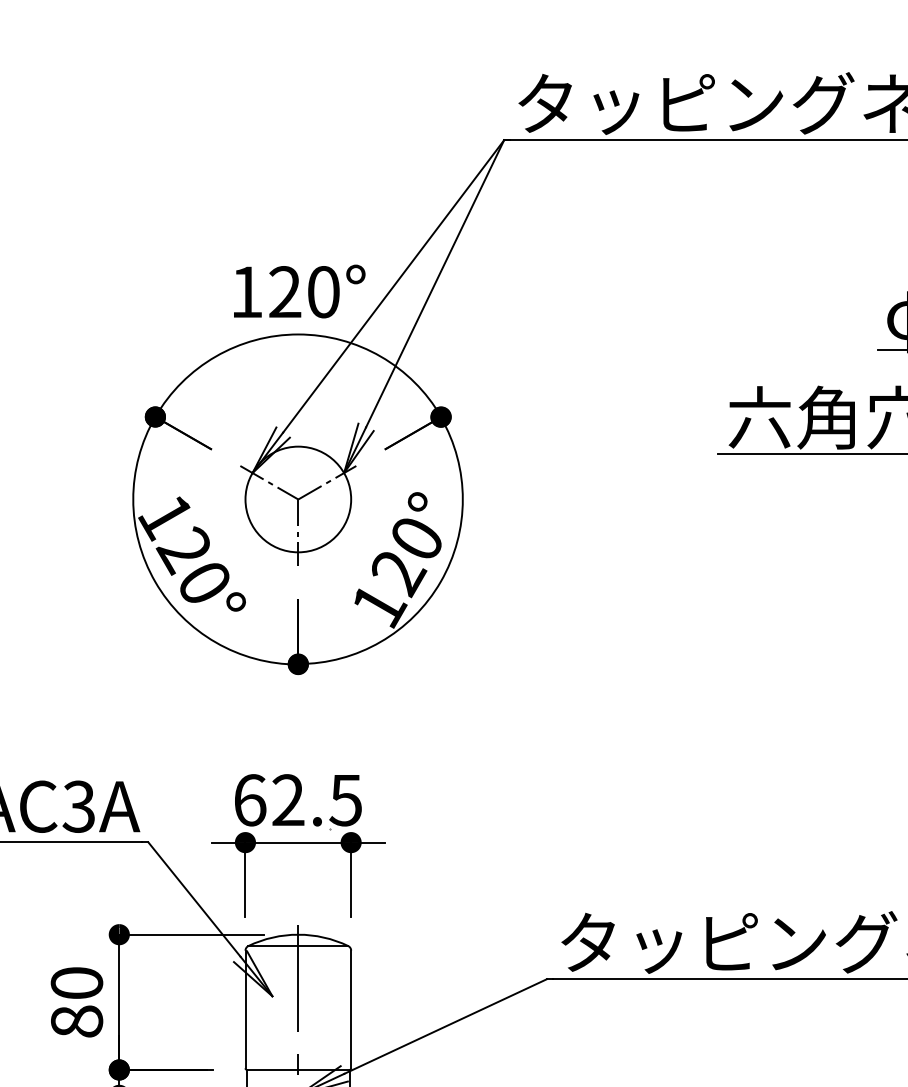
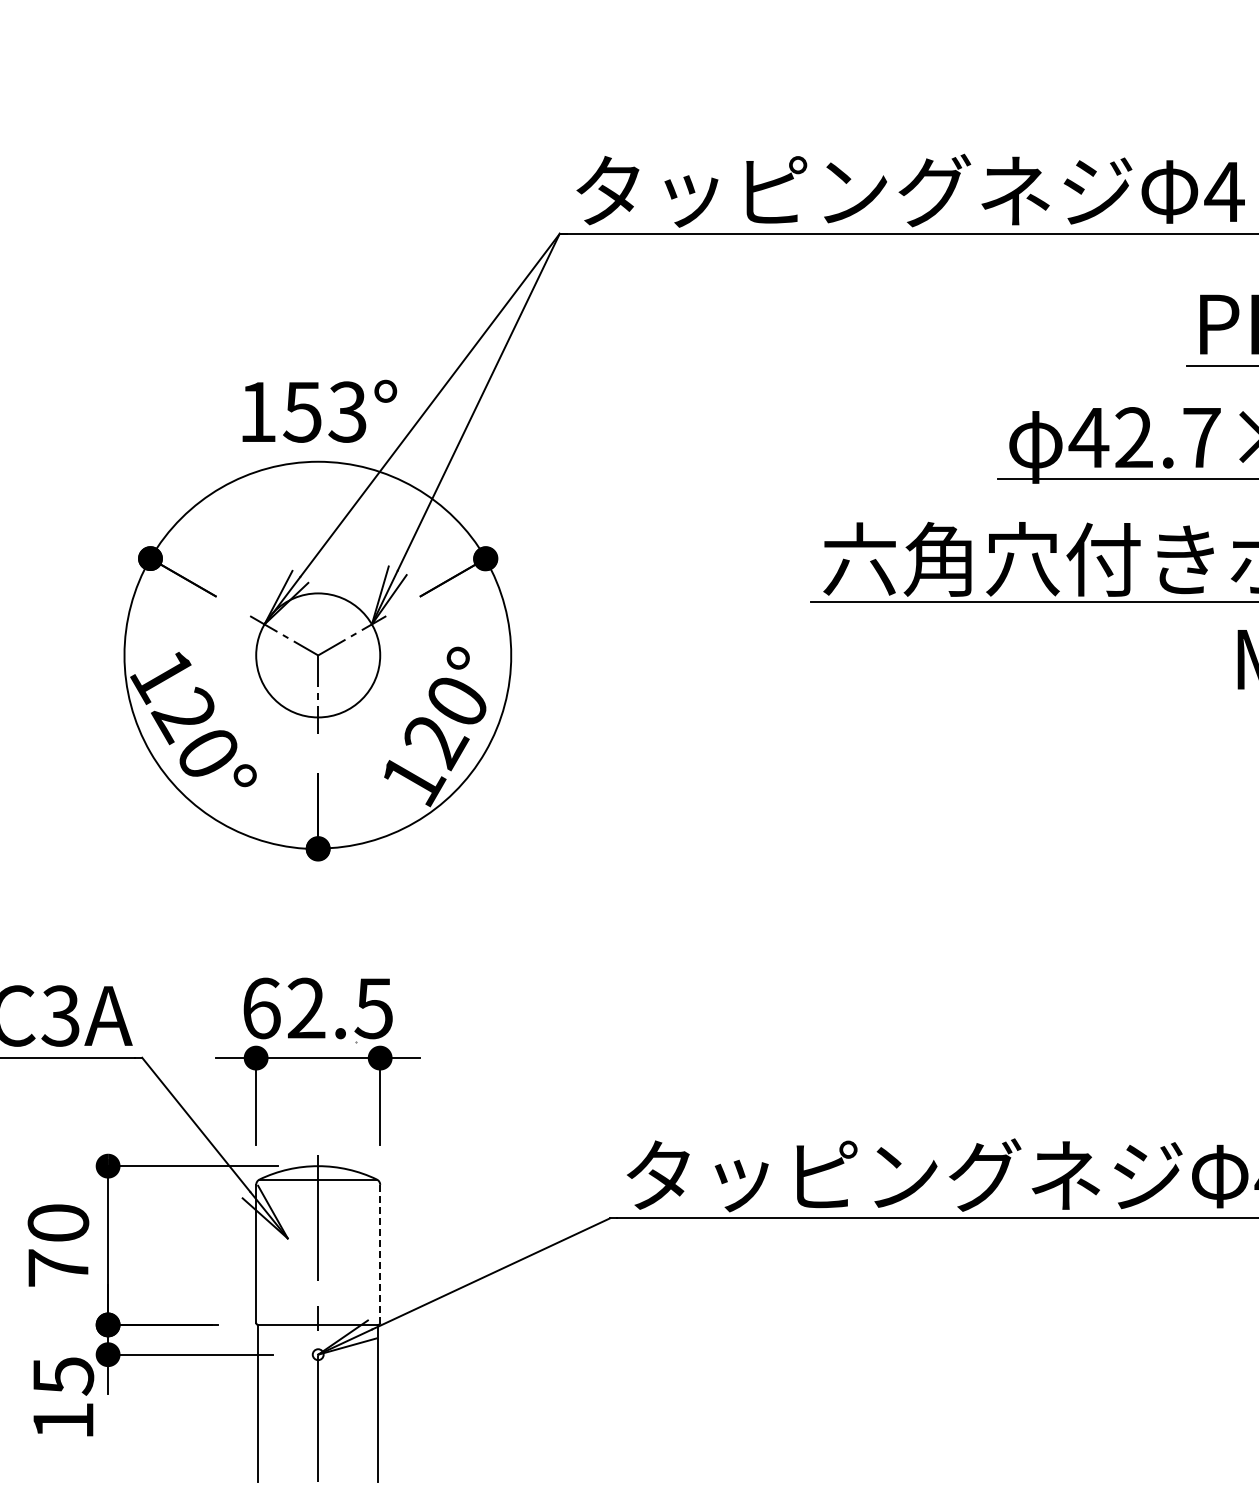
text: (303, 291) -> (324, 411), 120° -> 153°
line: (351, 1009) -> (380, 1254), solid -> dashed
text: (77, 1021) -> (58, 1267), 80 -> 70

